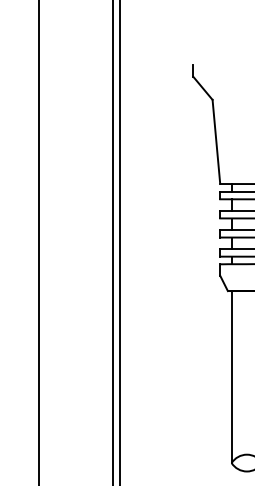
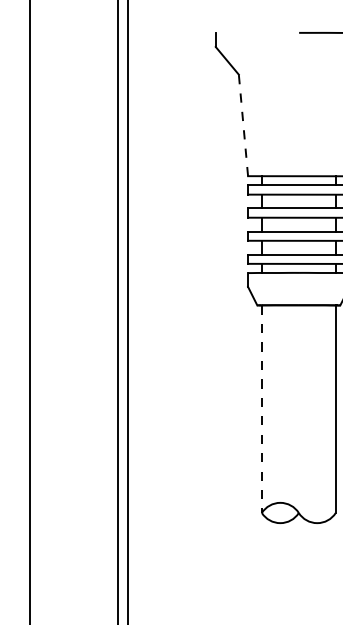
line: (216, 142) -> (243, 125), solid -> dashed
line: (231, 377) -> (261, 409), solid -> dashed

